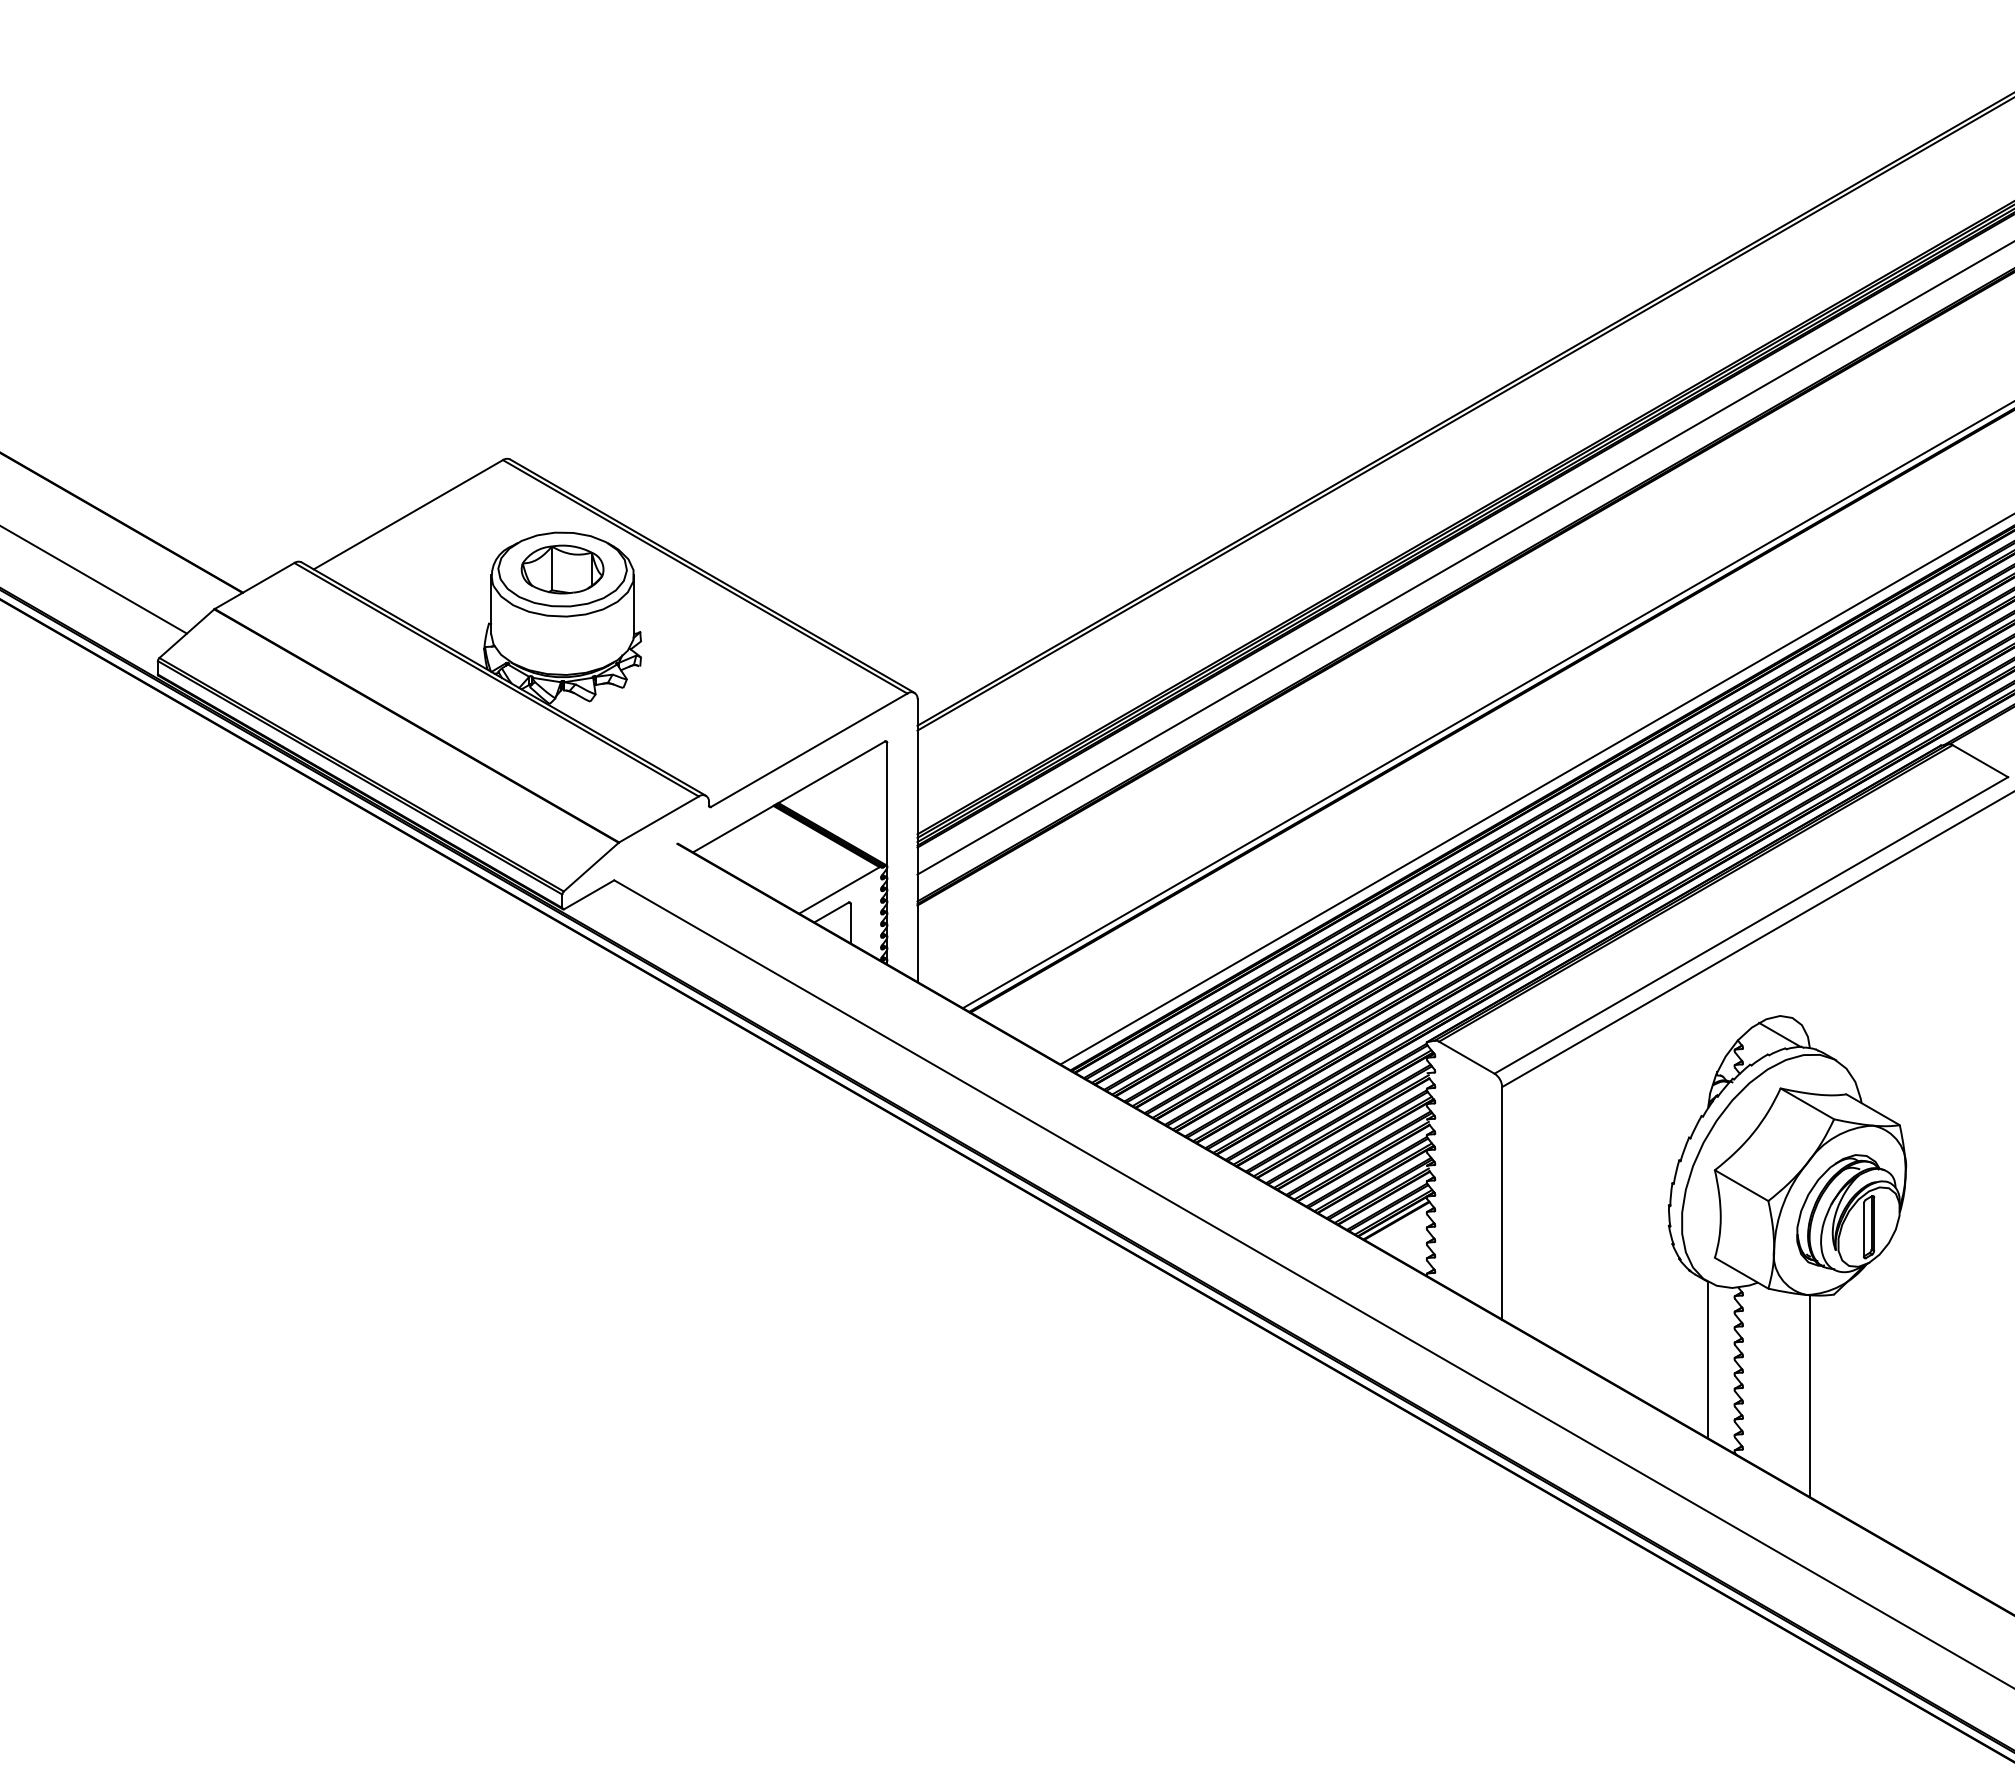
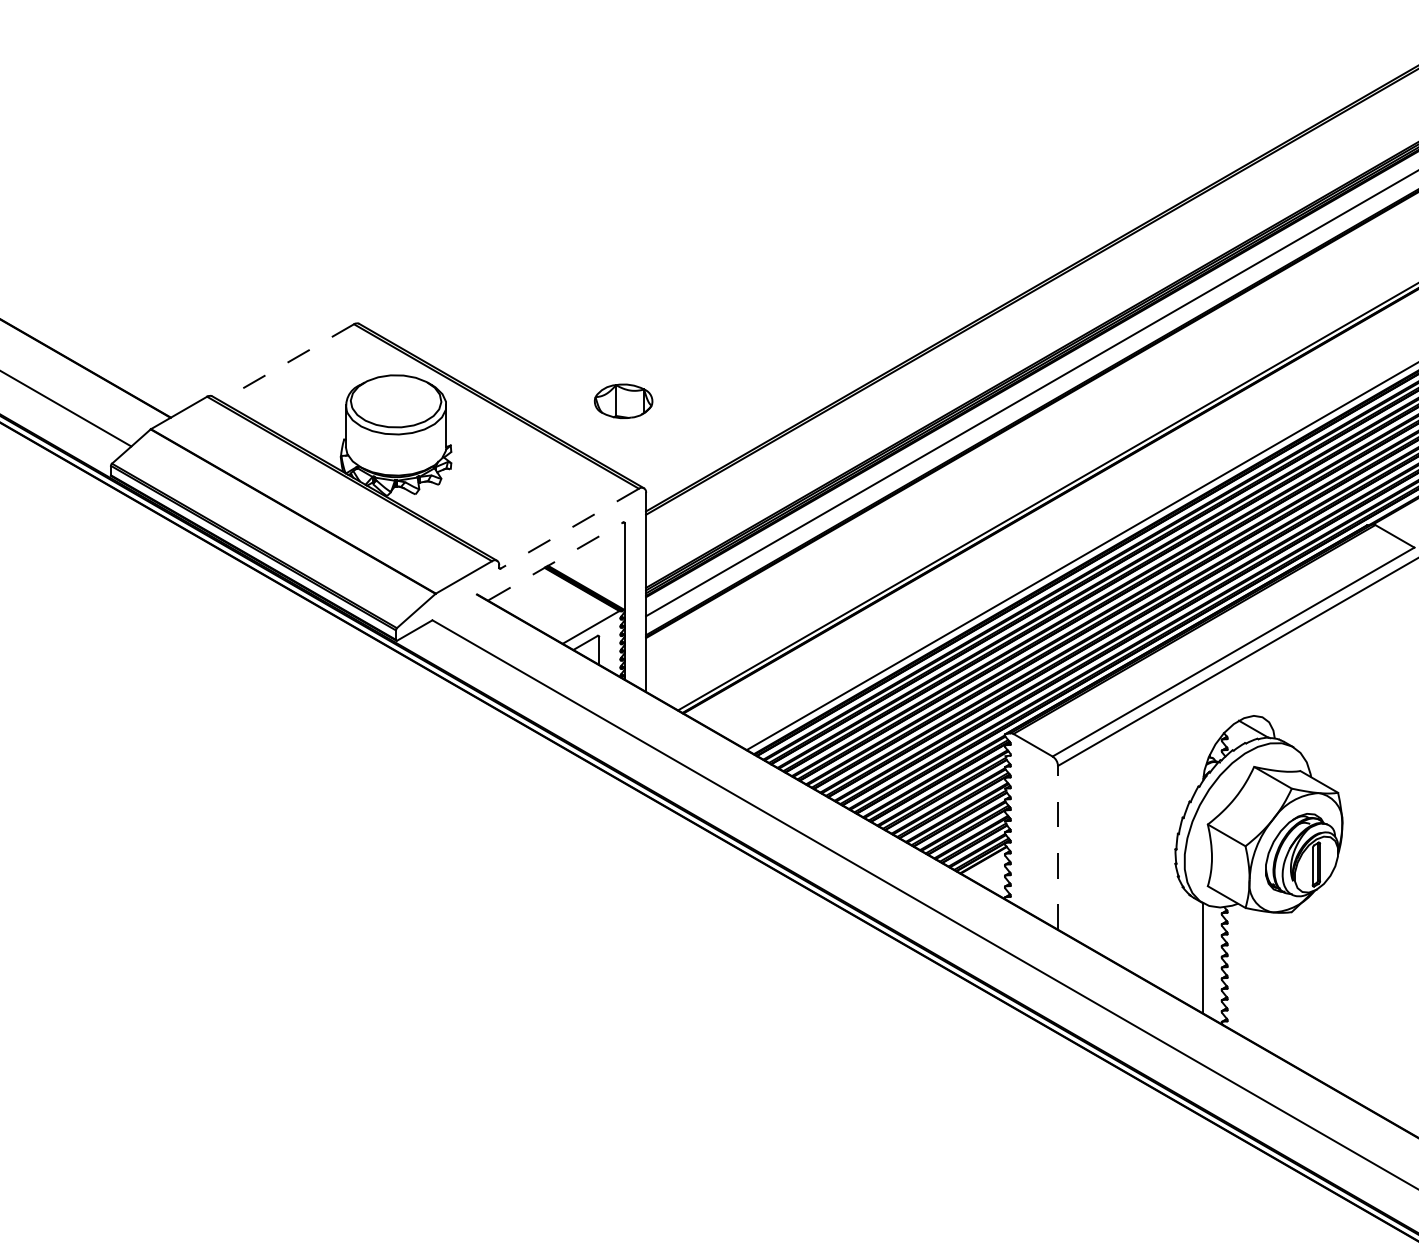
line: (407, 515) -> (286, 363), solid -> dashed
part: (562, 569) -> (623, 401), moved
line: (808, 750) -> (569, 528), solid -> dashed
line: (789, 796) -> (555, 561), solid -> dashed
line: (1502, 1202) -> (1058, 847), solid -> dashed
line: (1810, 1395) -> (1275, 983), removed

